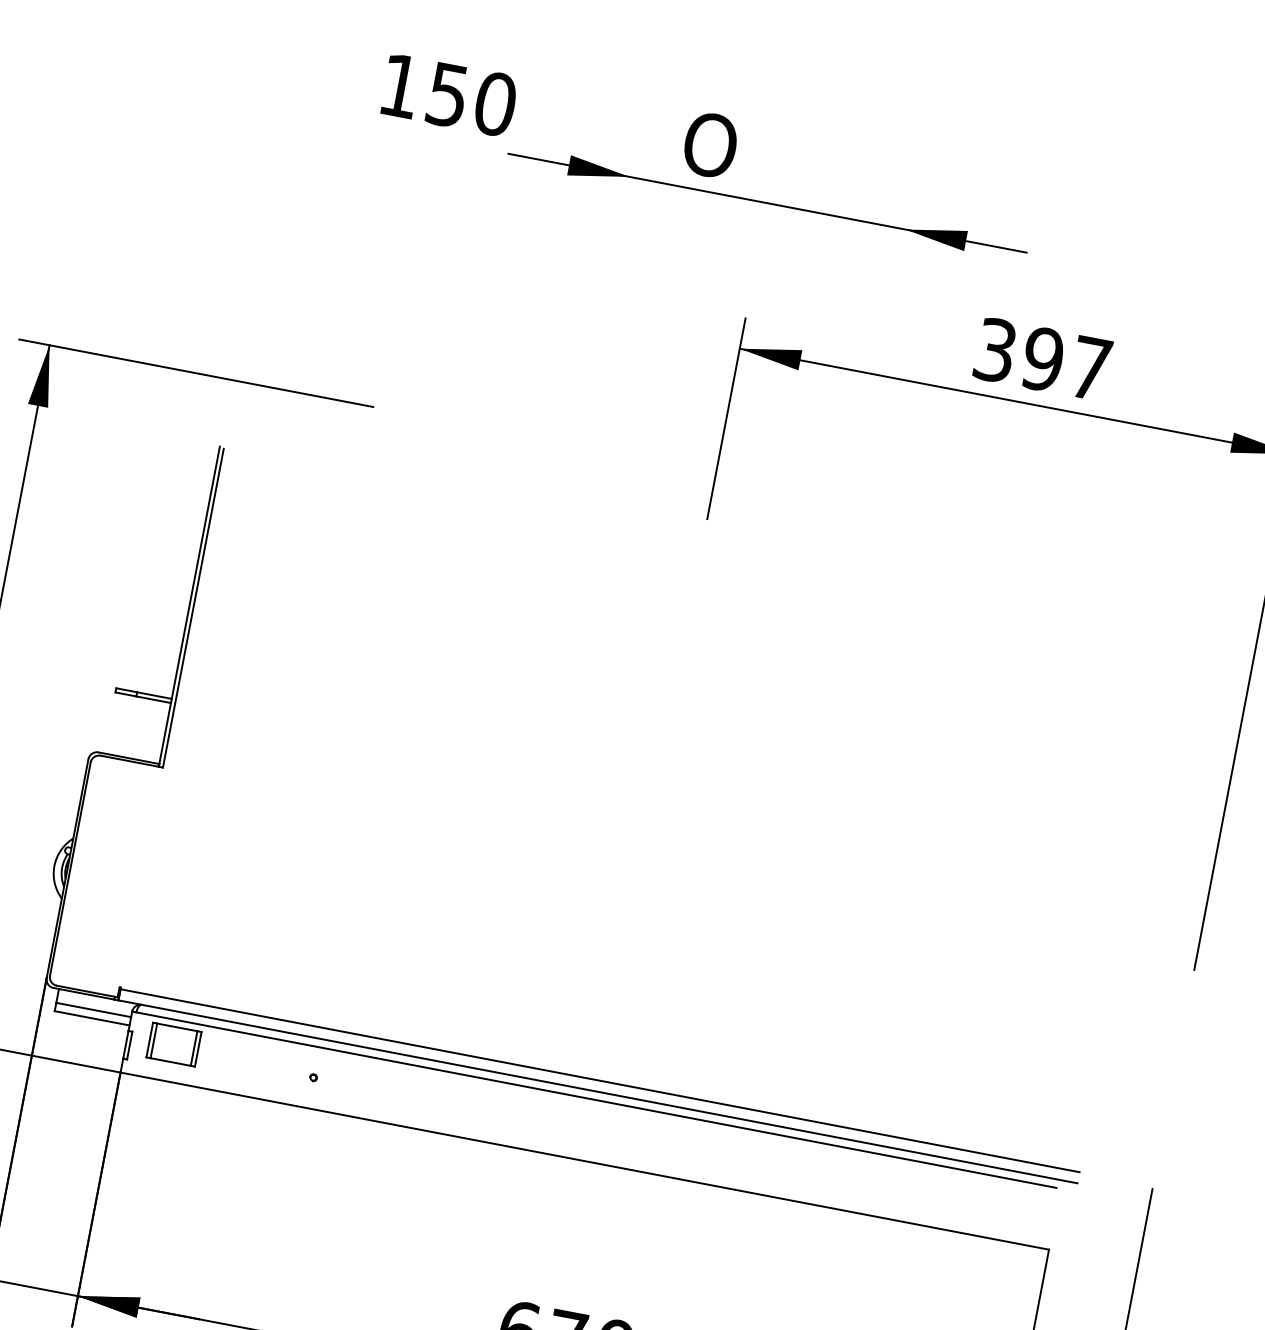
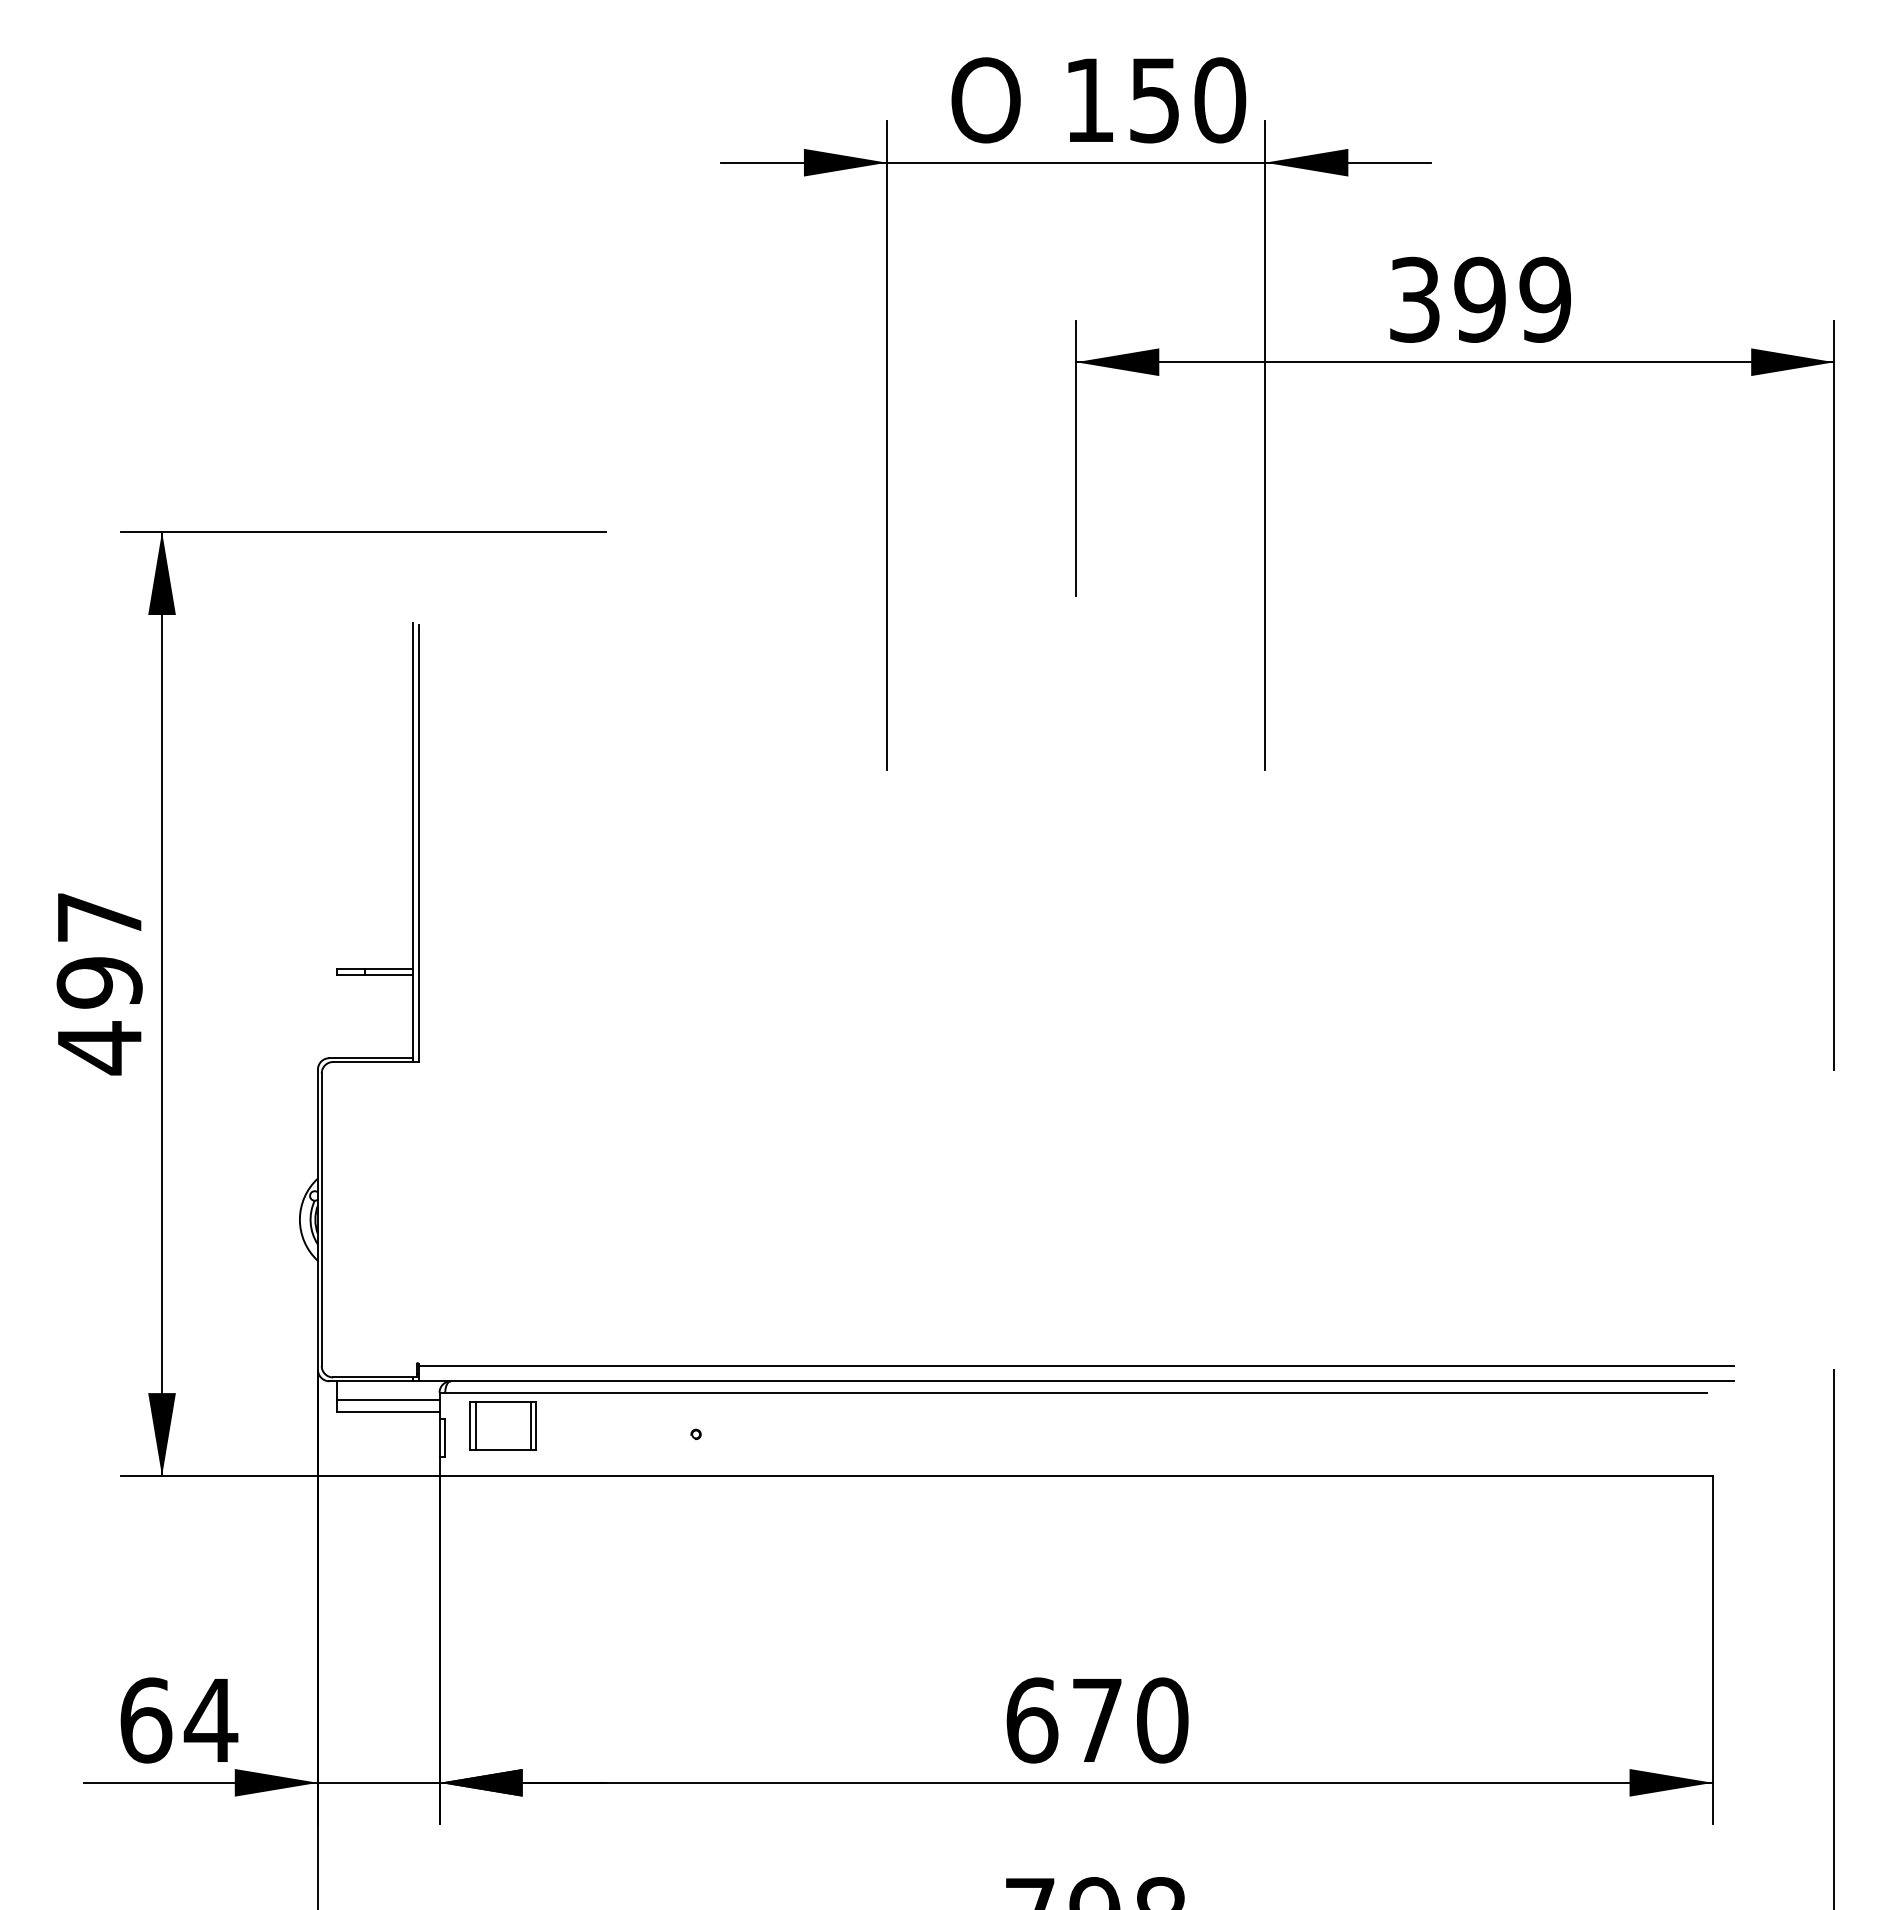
text: (449, 95) -> (1157, 100), moved
text: (1090, 368) -> (1544, 299), 397 -> 399
line: (590, 383) -> (887, 445), added
line: (866, 435) -> (1265, 445), added

